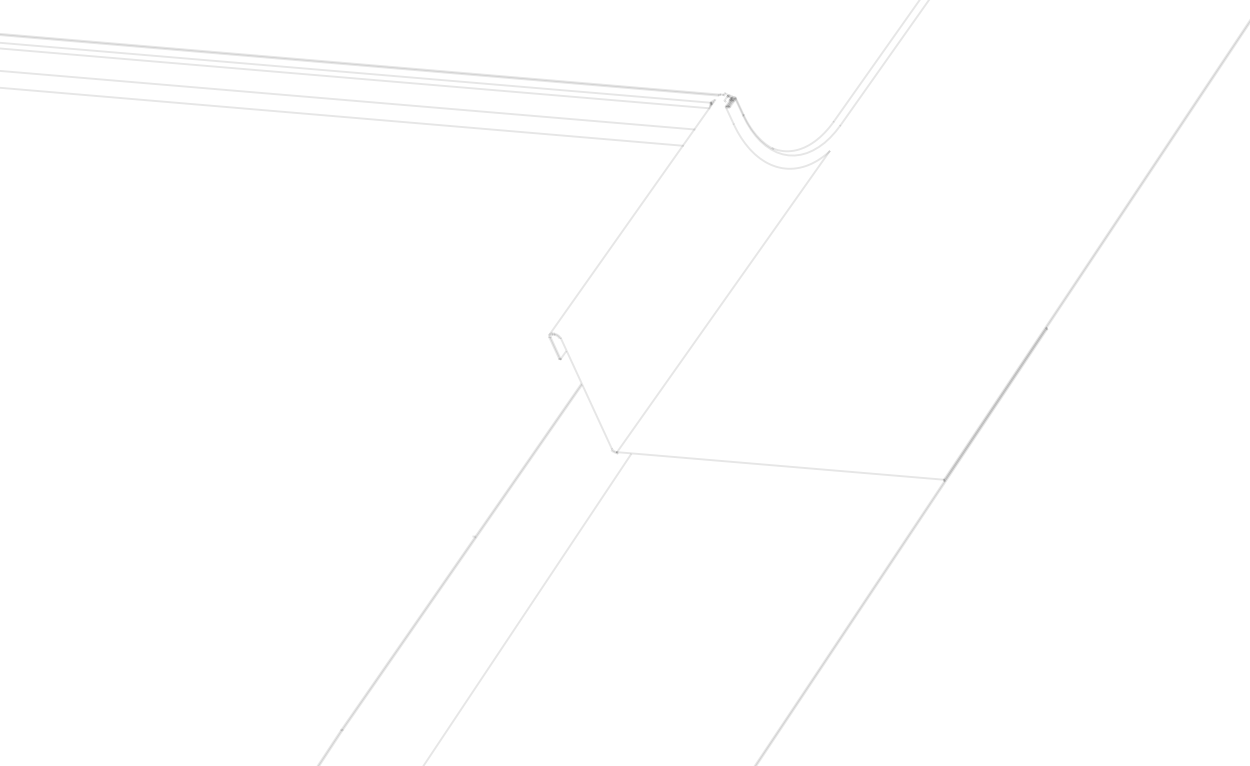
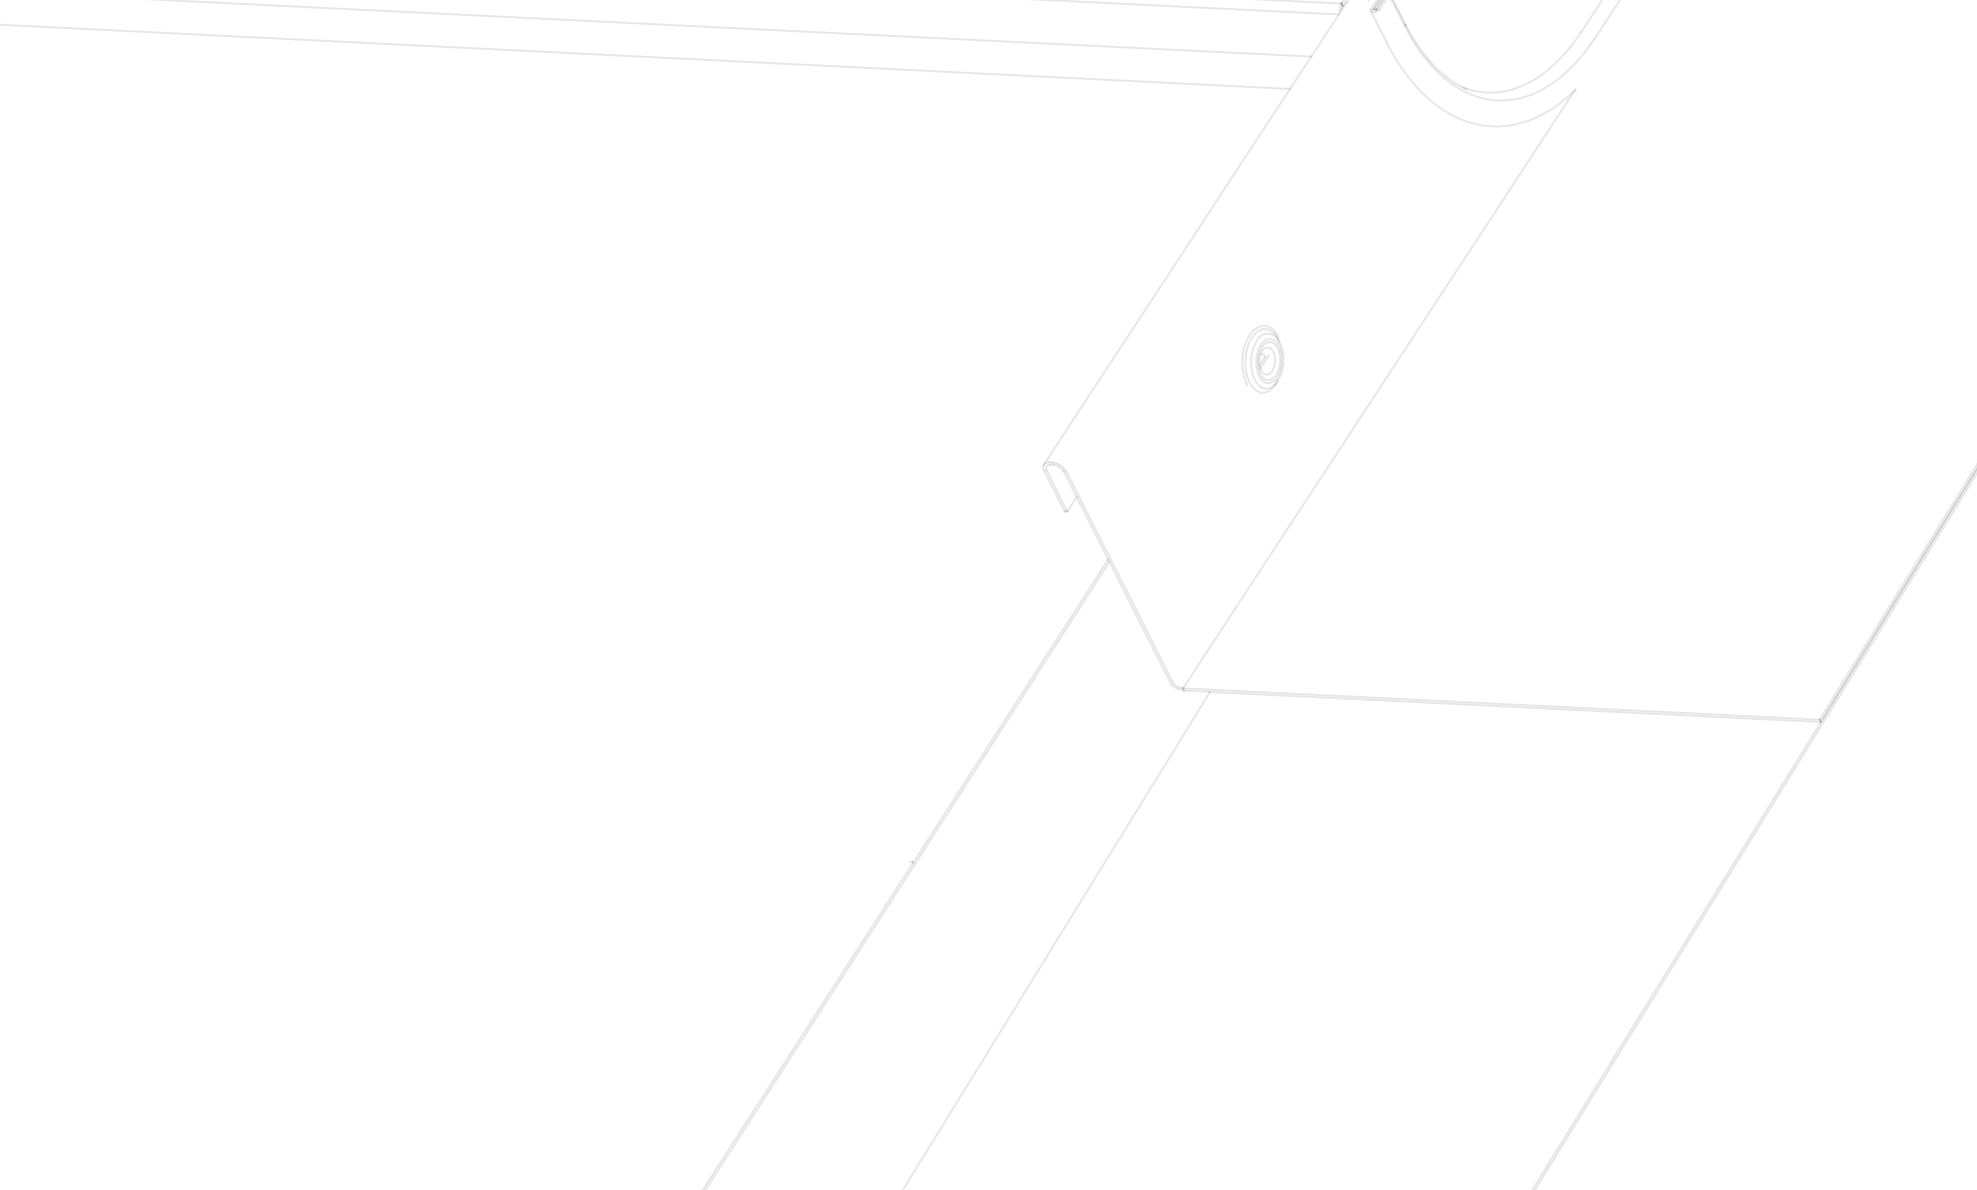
part: (664, 284) -> (1263, 359), added
line: (585, 394) -> (1117, 578), added
line: (780, 466) -> (1501, 705), added

